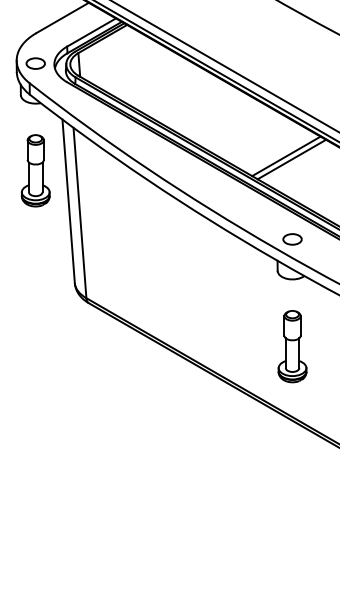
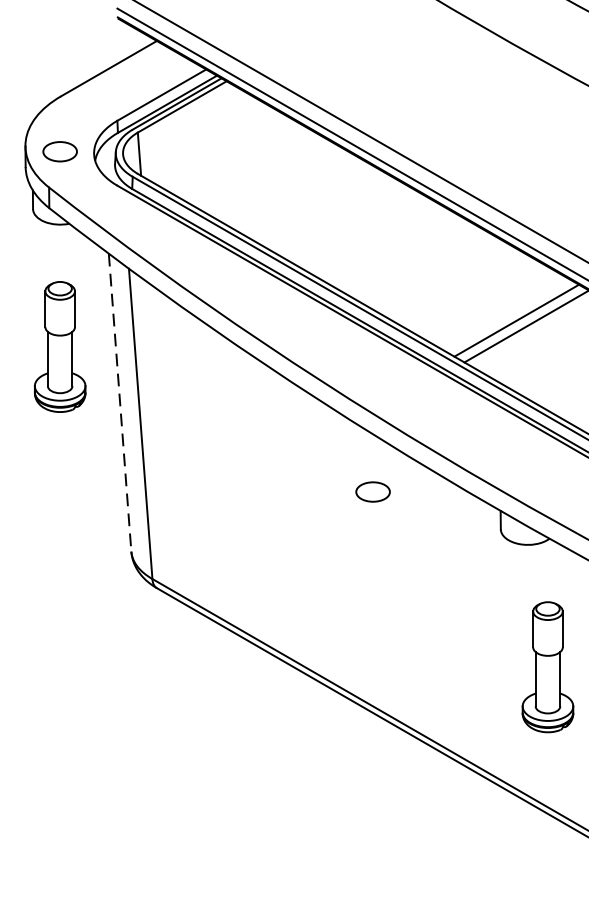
line: (68, 201) -> (119, 402), solid -> dashed
part: (292, 239) -> (373, 492), moved
part: (292, 346) -> (547, 667), moved

